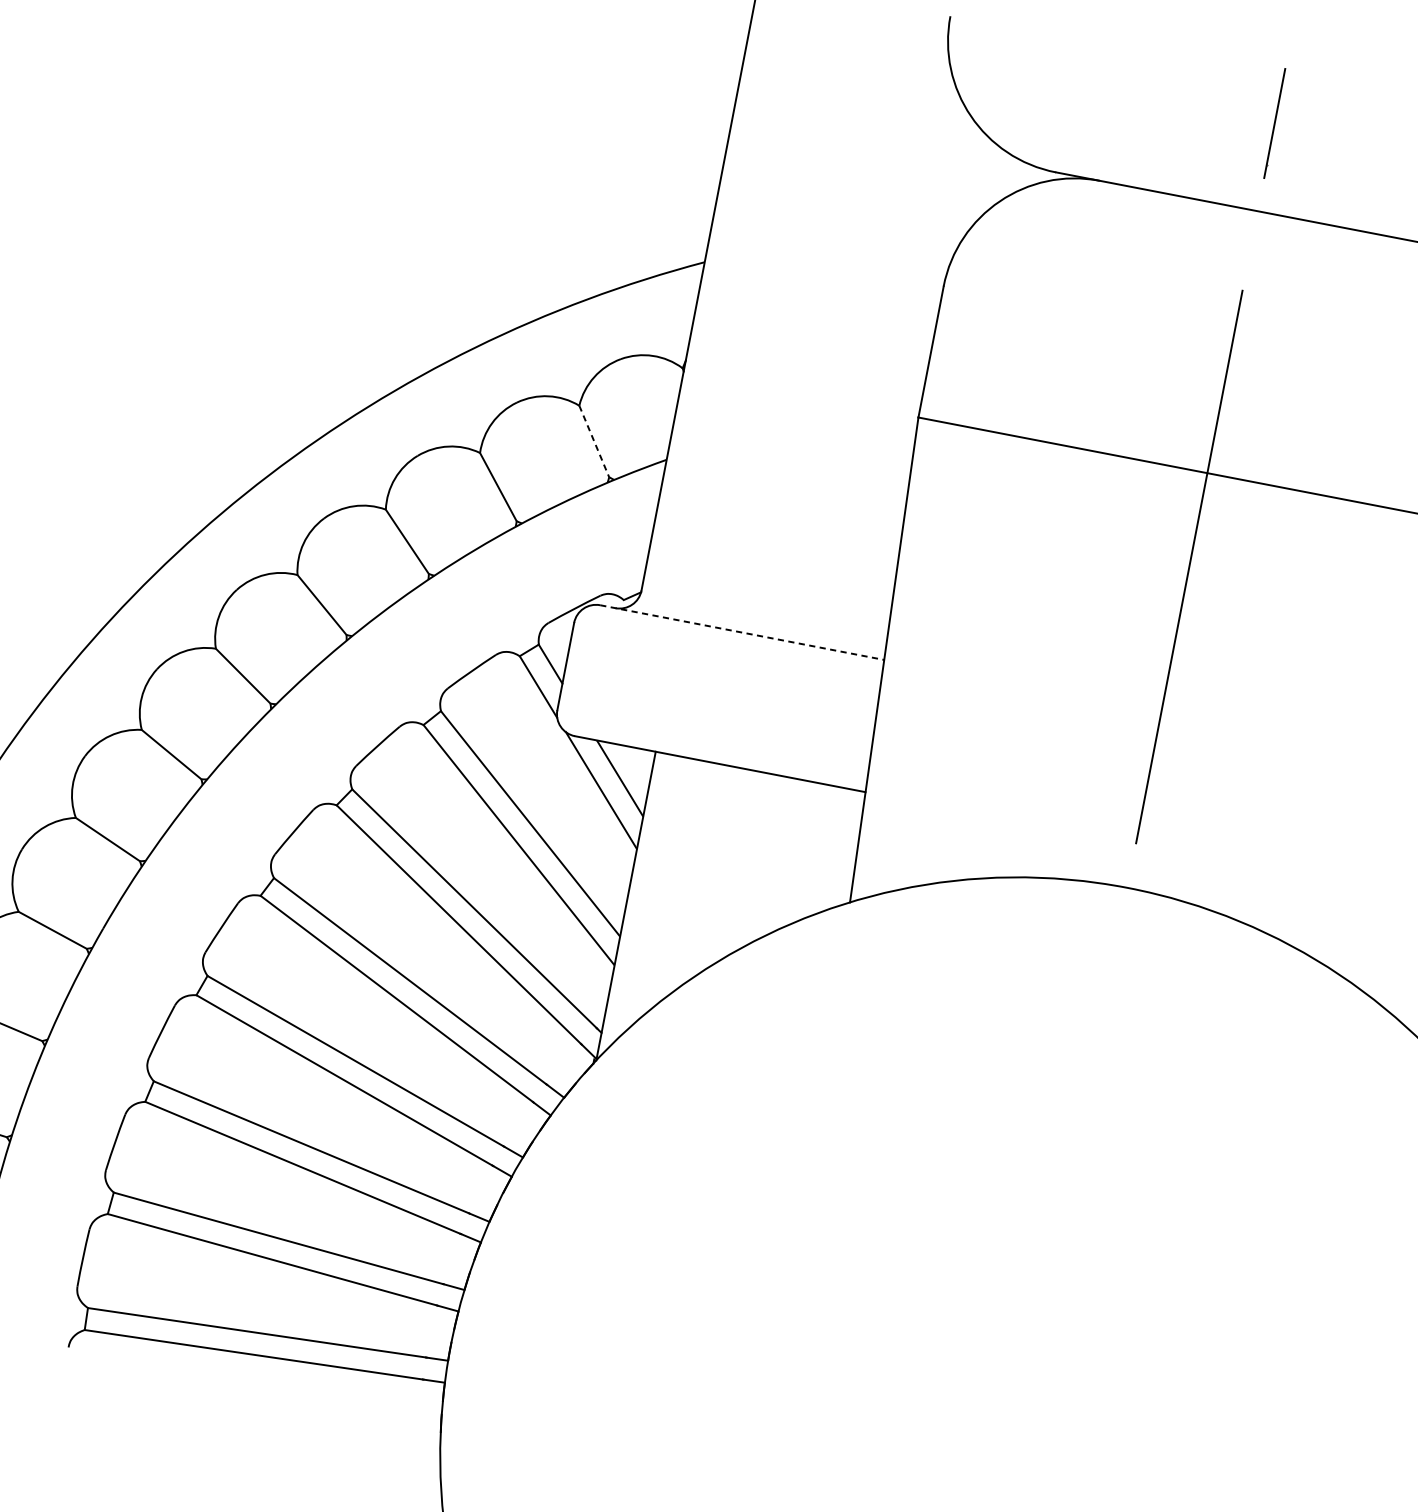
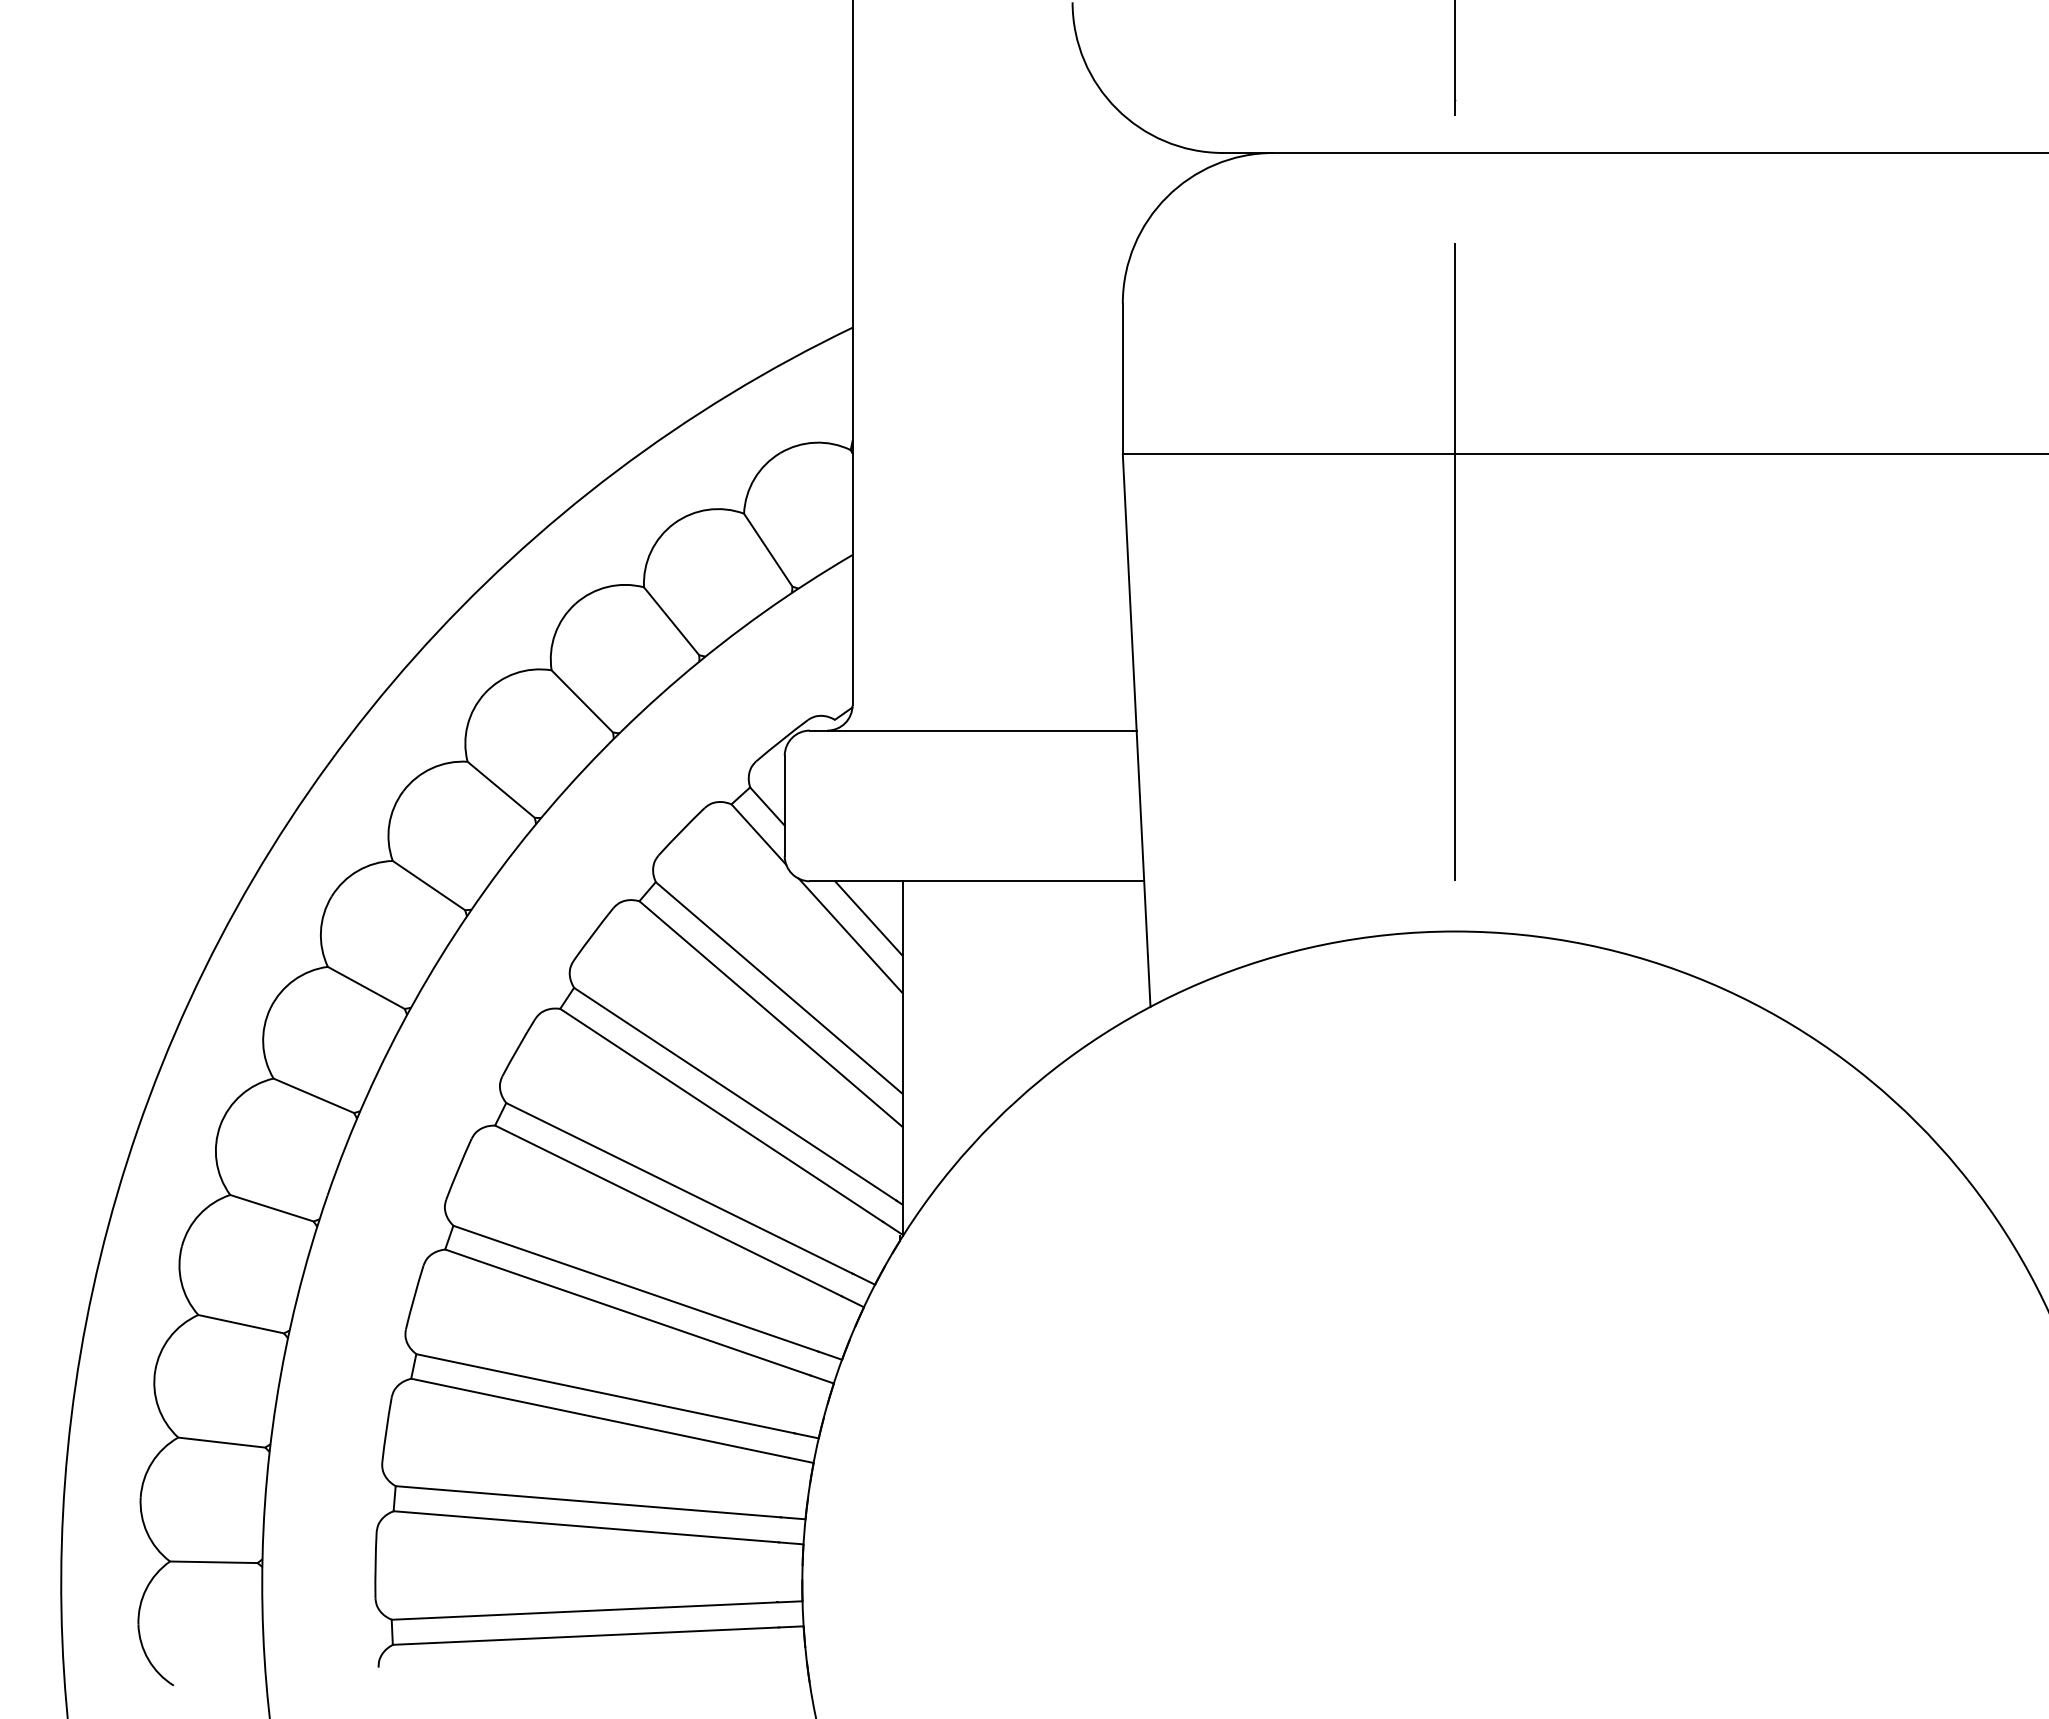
line: (594, 441) -> (768, 550), dashed -> solid
line: (742, 632) -> (973, 730), dashed -> solid

